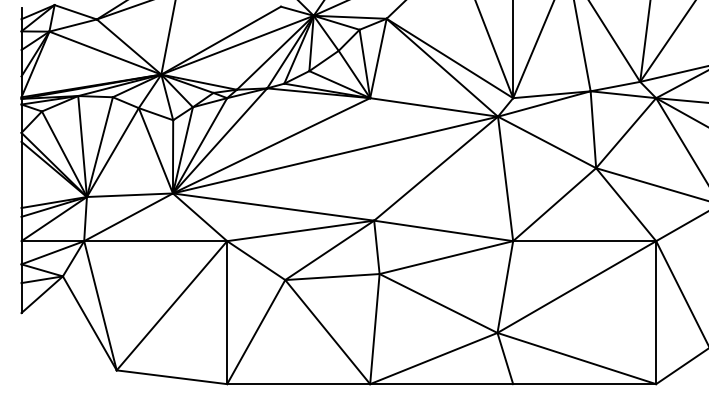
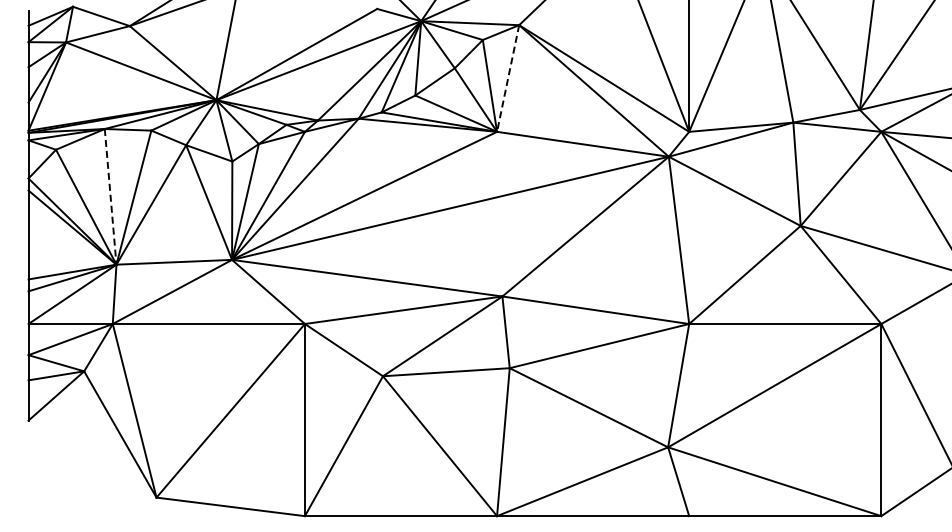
line: (378, 59) -> (508, 79), solid -> dashed
line: (82, 147) -> (110, 197), solid -> dashed

